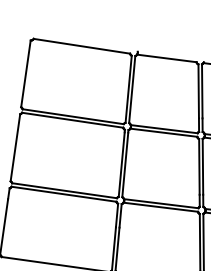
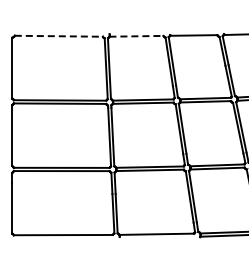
line: (82, 46) -> (59, 36), solid -> dashed
line: (167, 58) -> (137, 36), solid -> dashed

